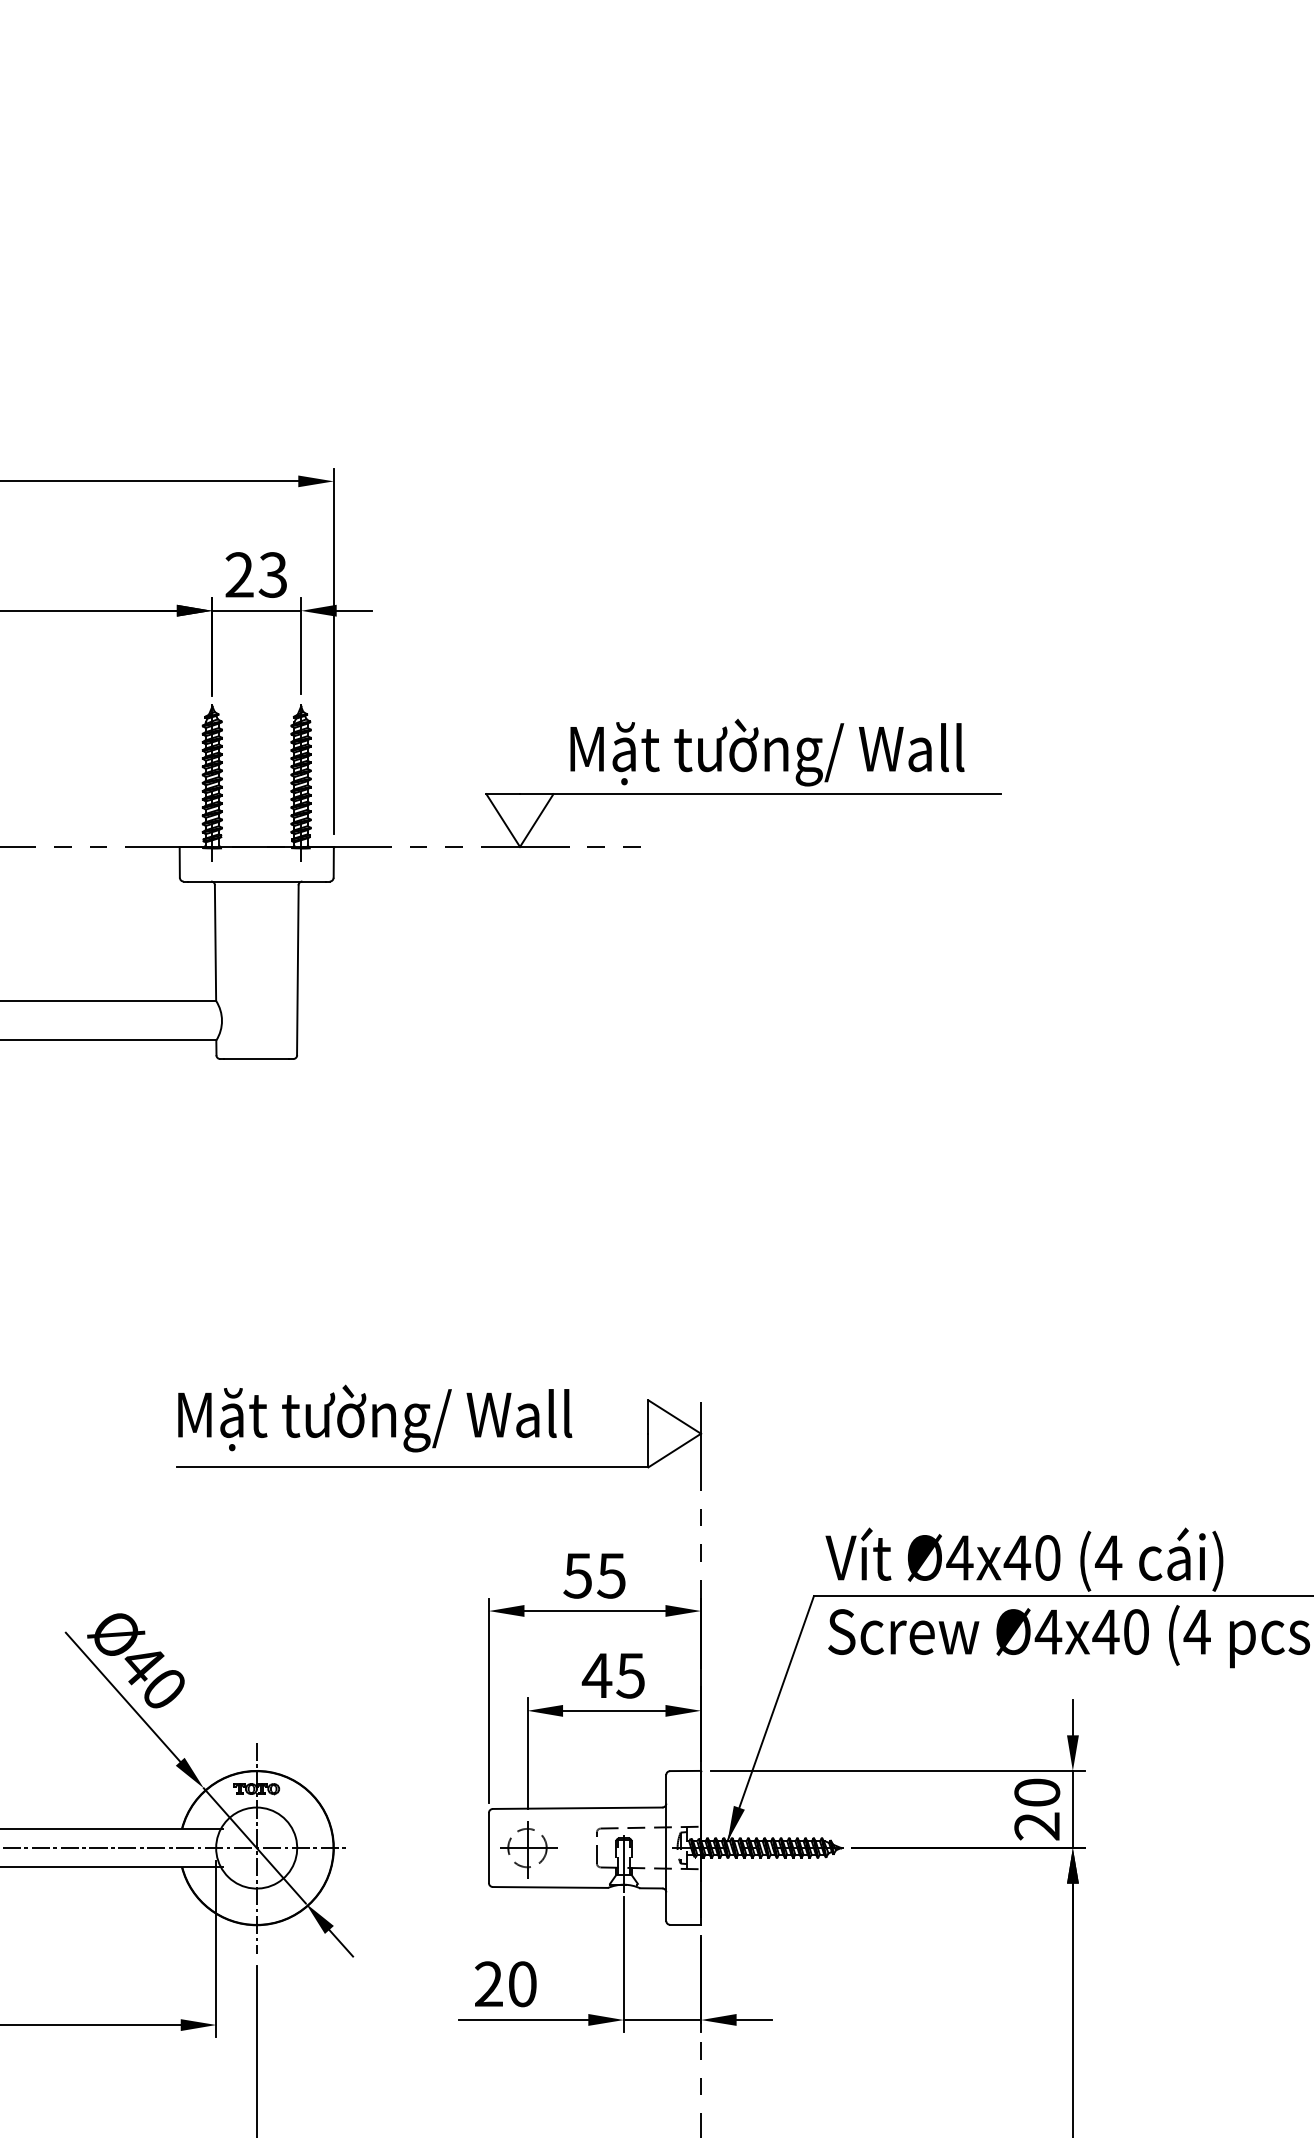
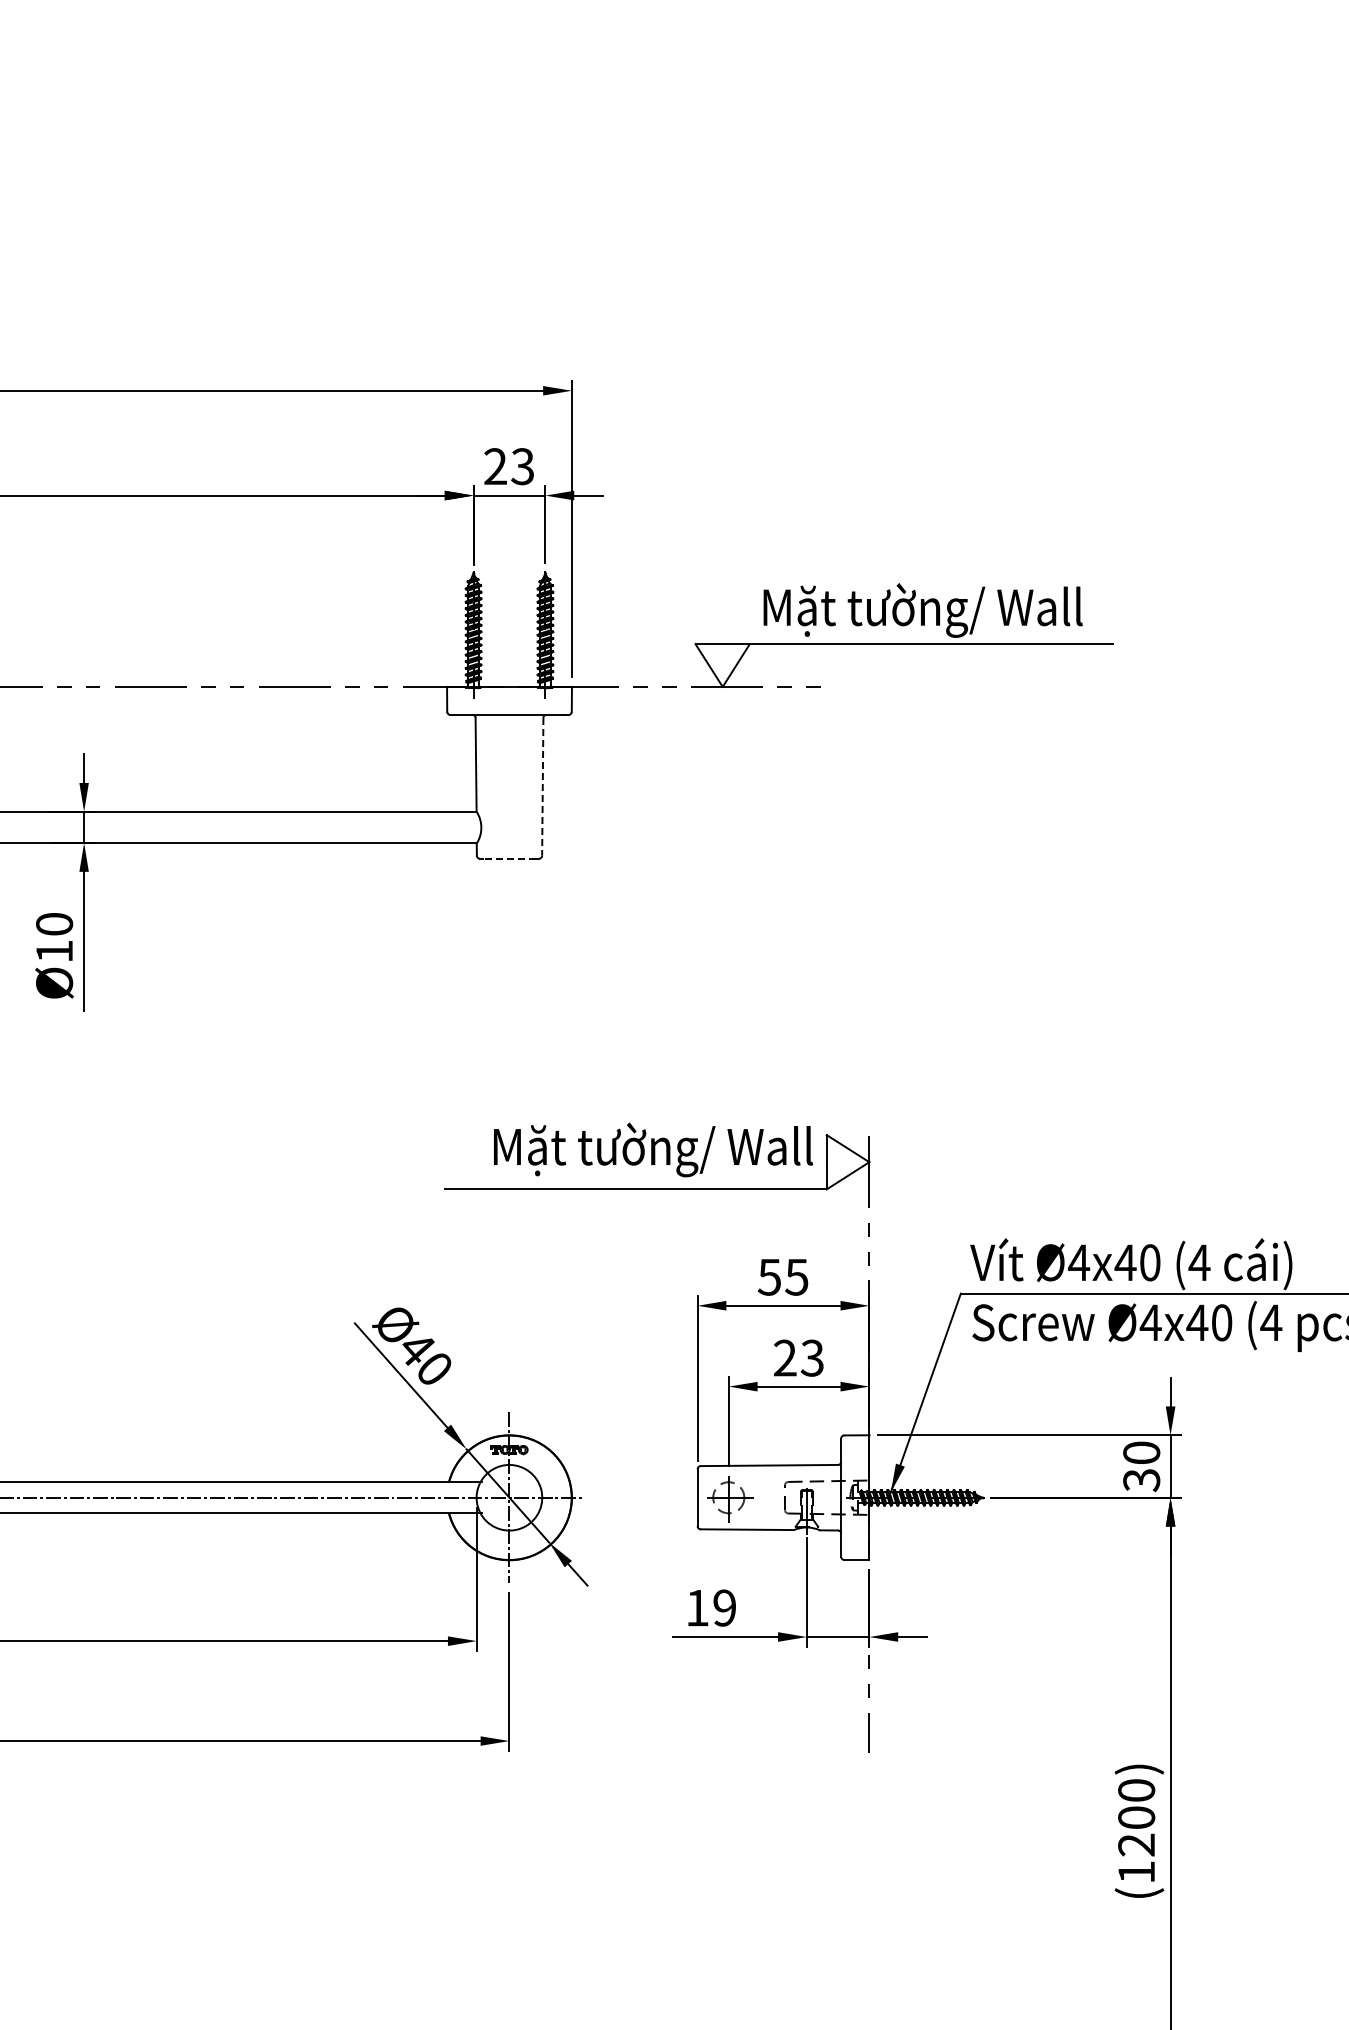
line: (297, 969) -> (542, 786), solid -> dashed
line: (256, 1058) -> (509, 858), solid -> dashed
text: (375, 1418) -> (653, 1149), moved
text: (612, 1674) -> (797, 1357), 45 -> 23
text: (1037, 1826) -> (1141, 1480), 20 -> 30
text: (506, 1983) -> (711, 1607), 20 -> 19

